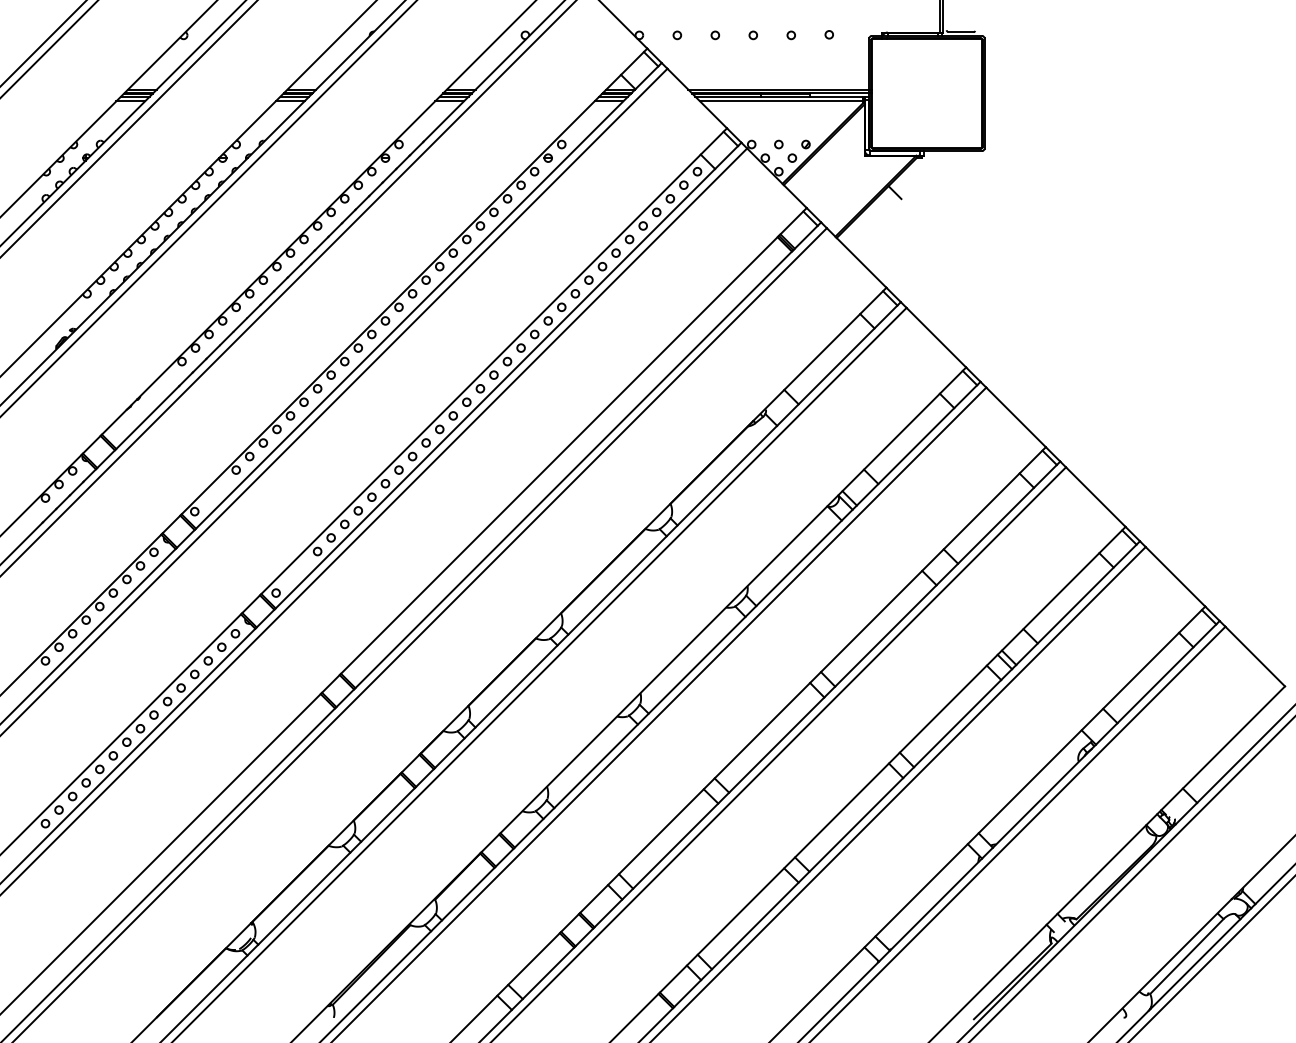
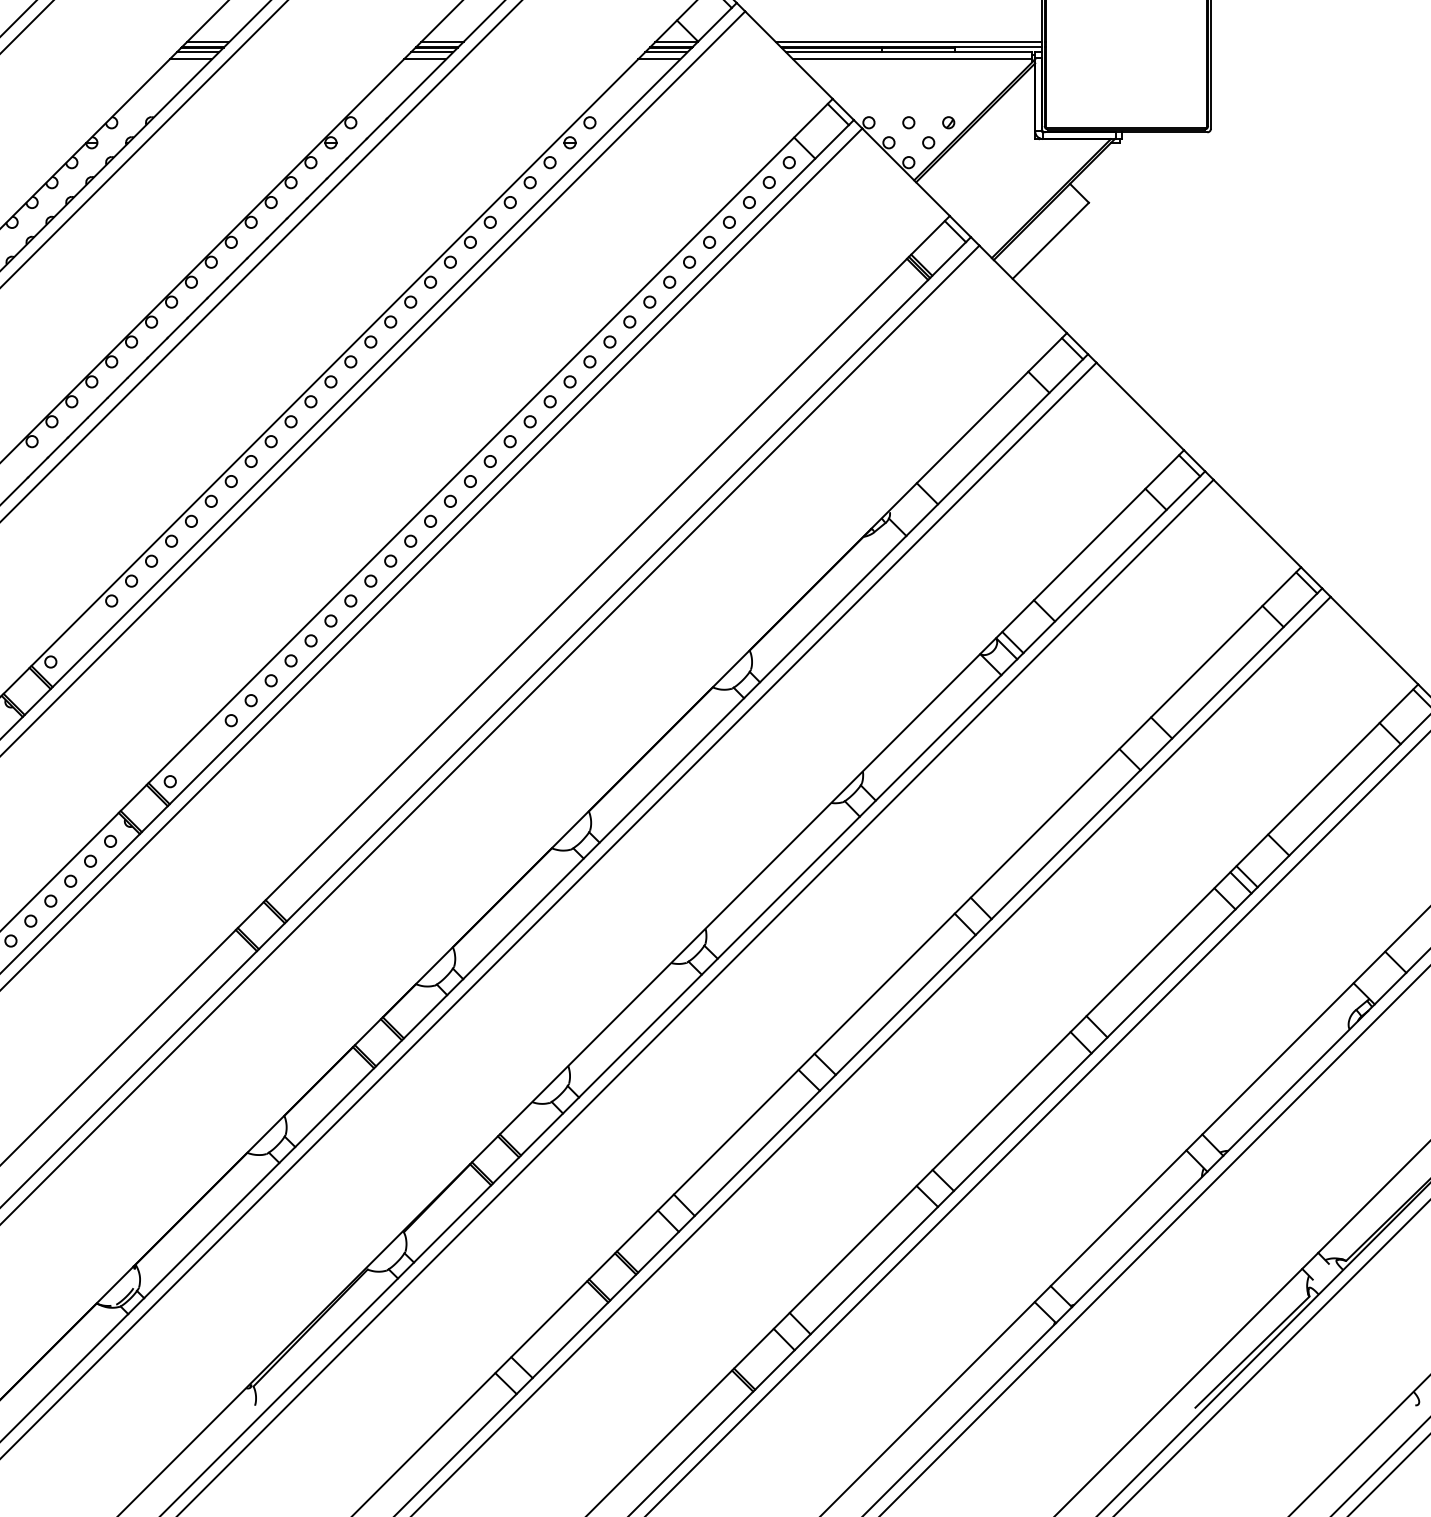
line: (875, 224) -> (1050, 240), added

